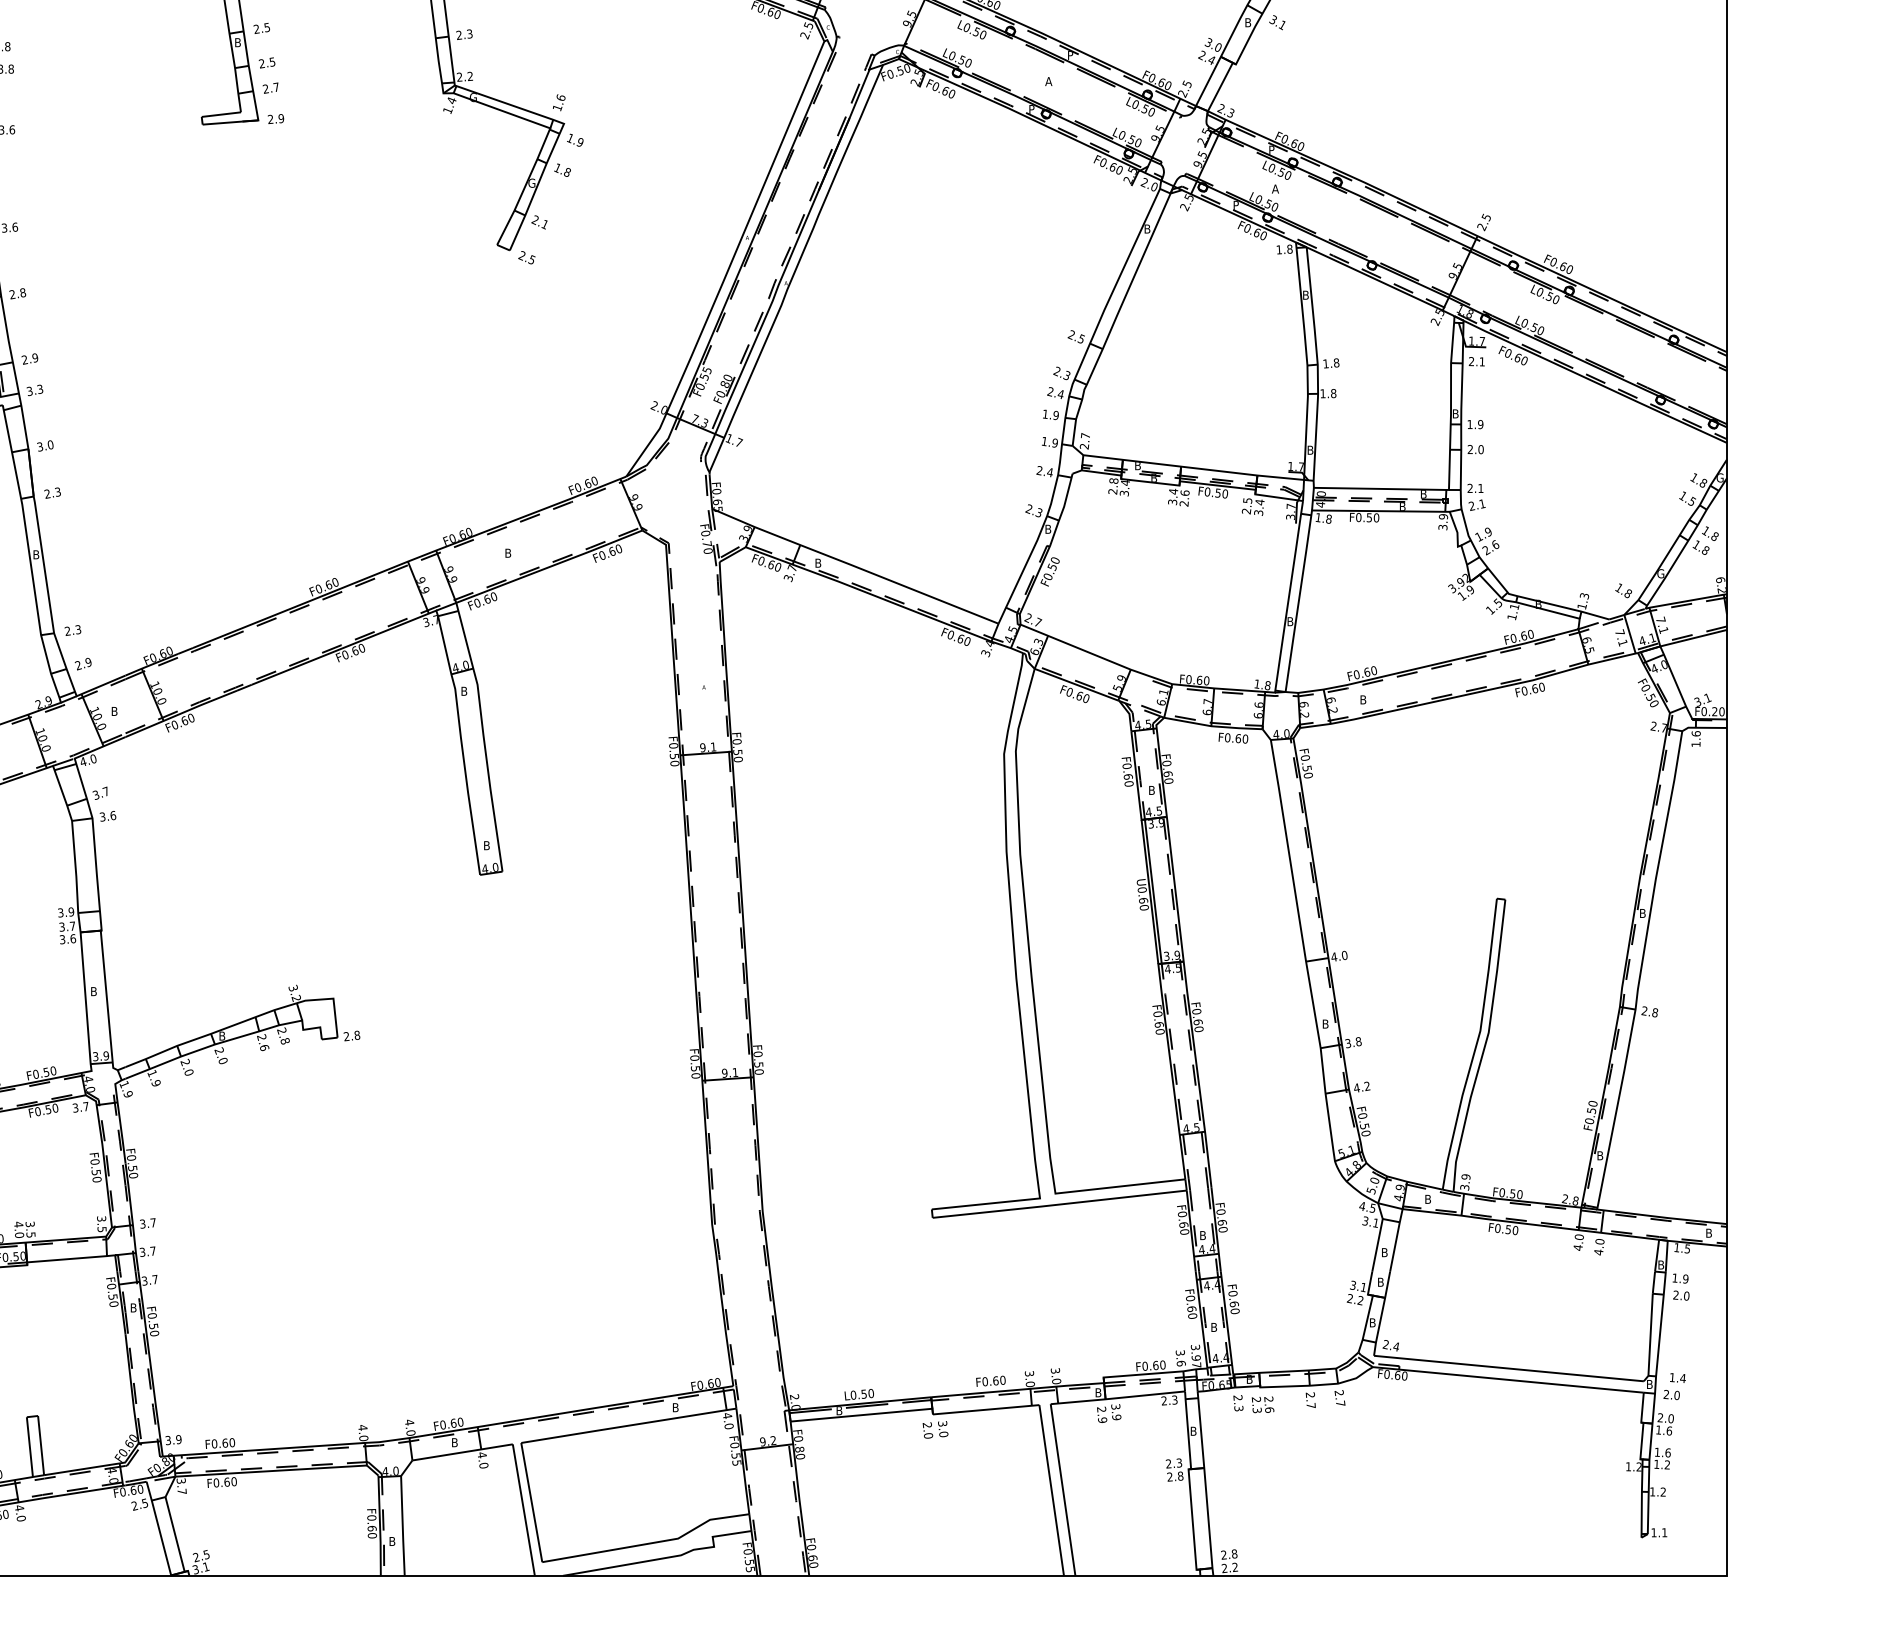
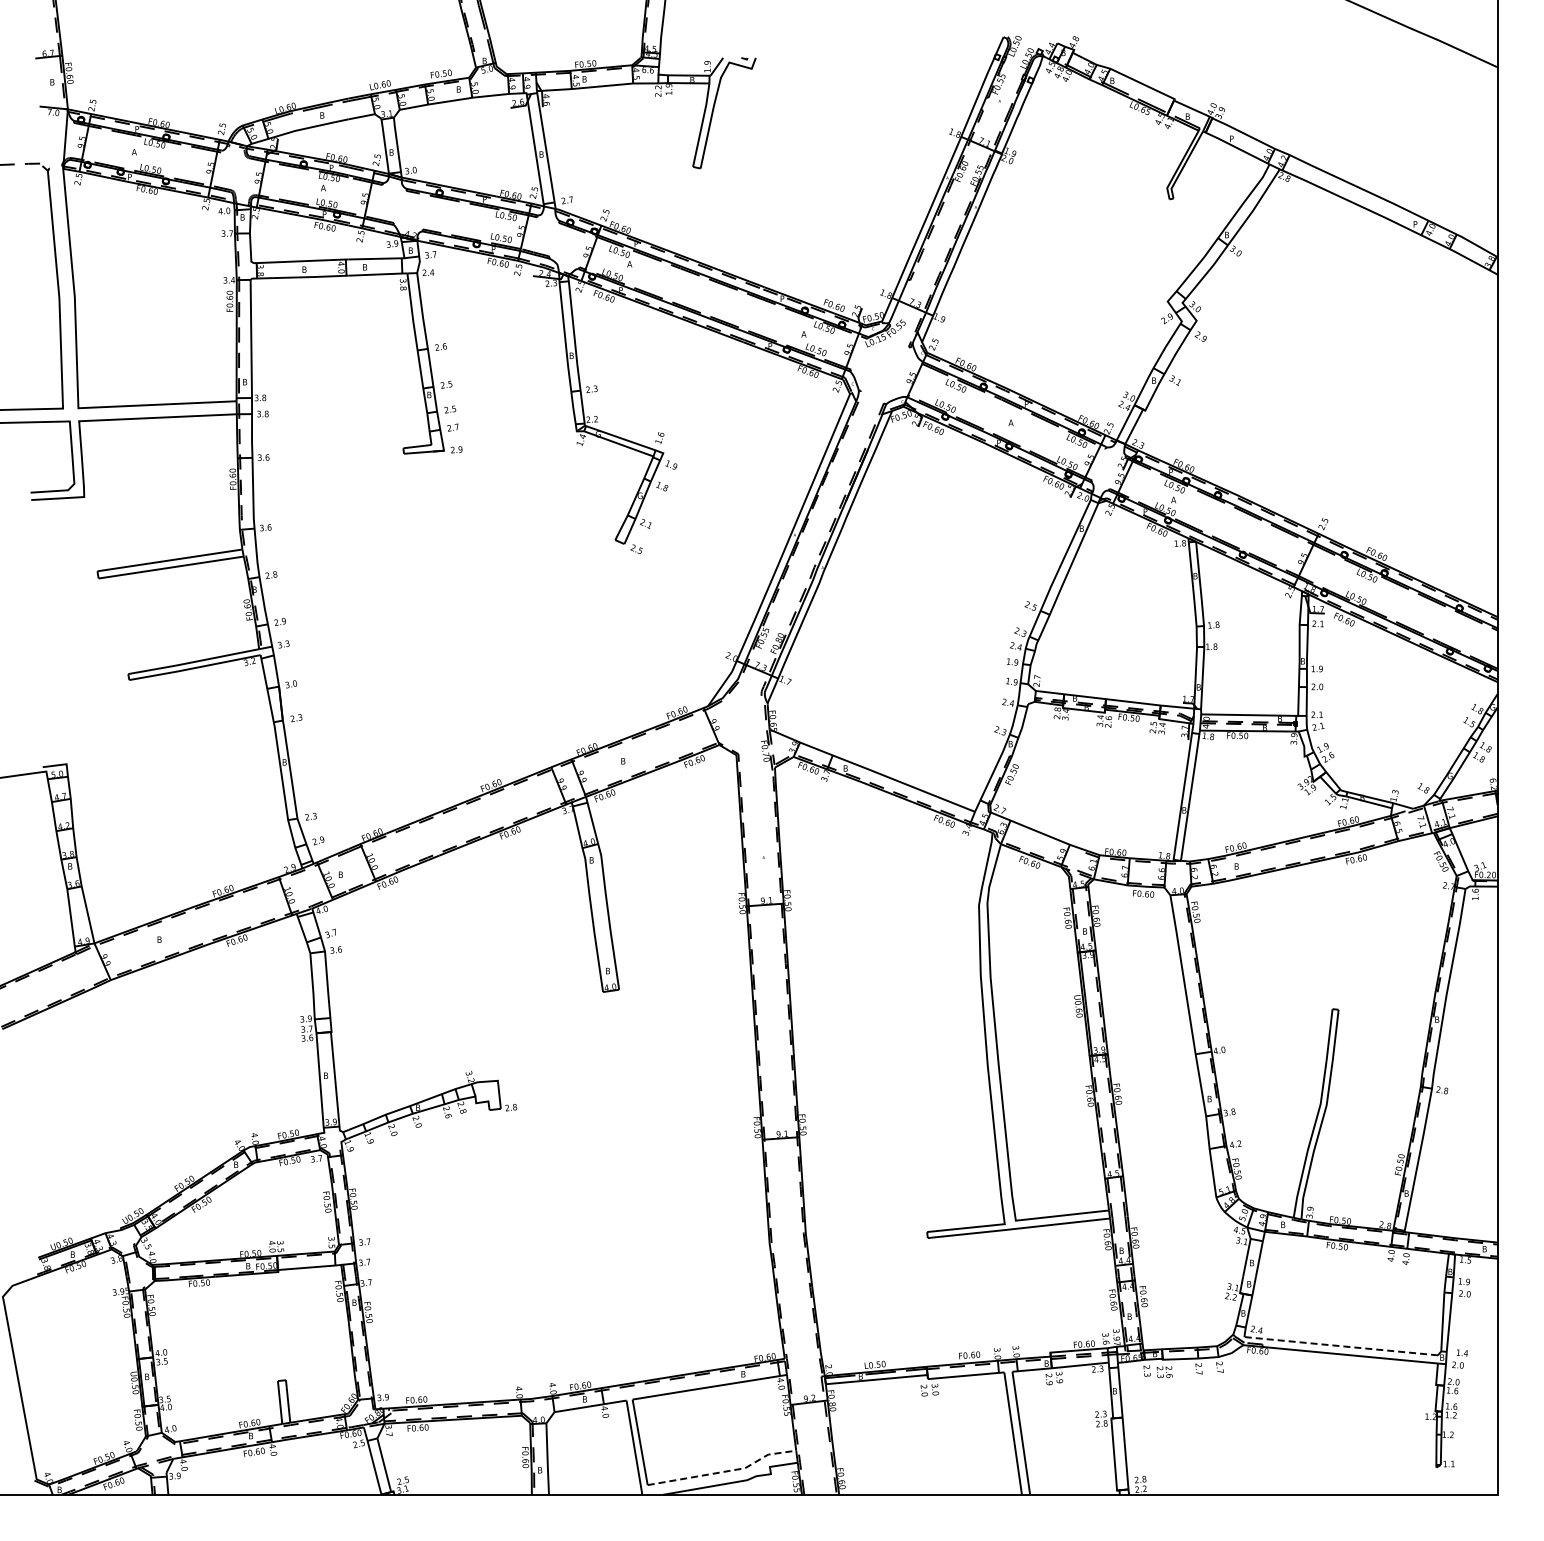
line: (1507, 1368) -> (1340, 1346), solid -> dashed
line: (650, 1543) -> (725, 1471), solid -> dashed

